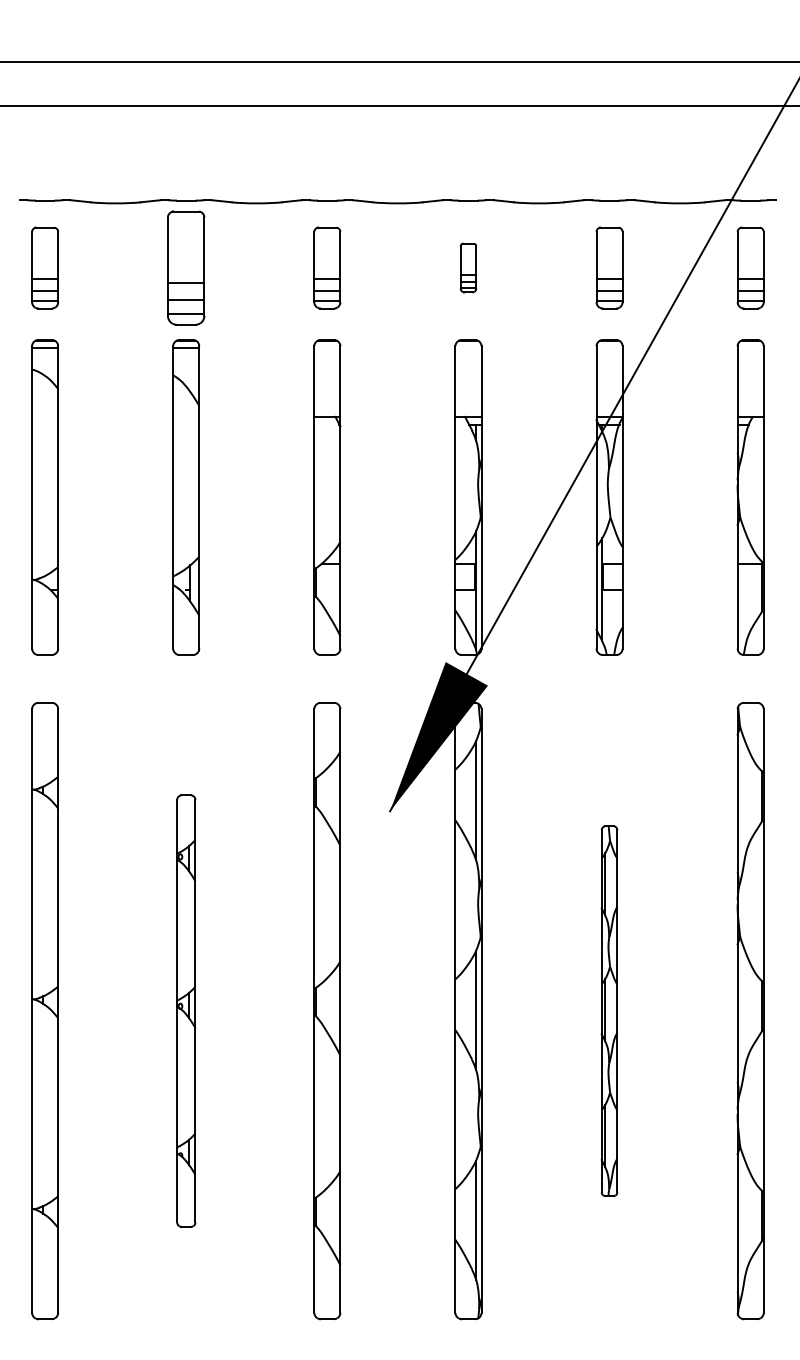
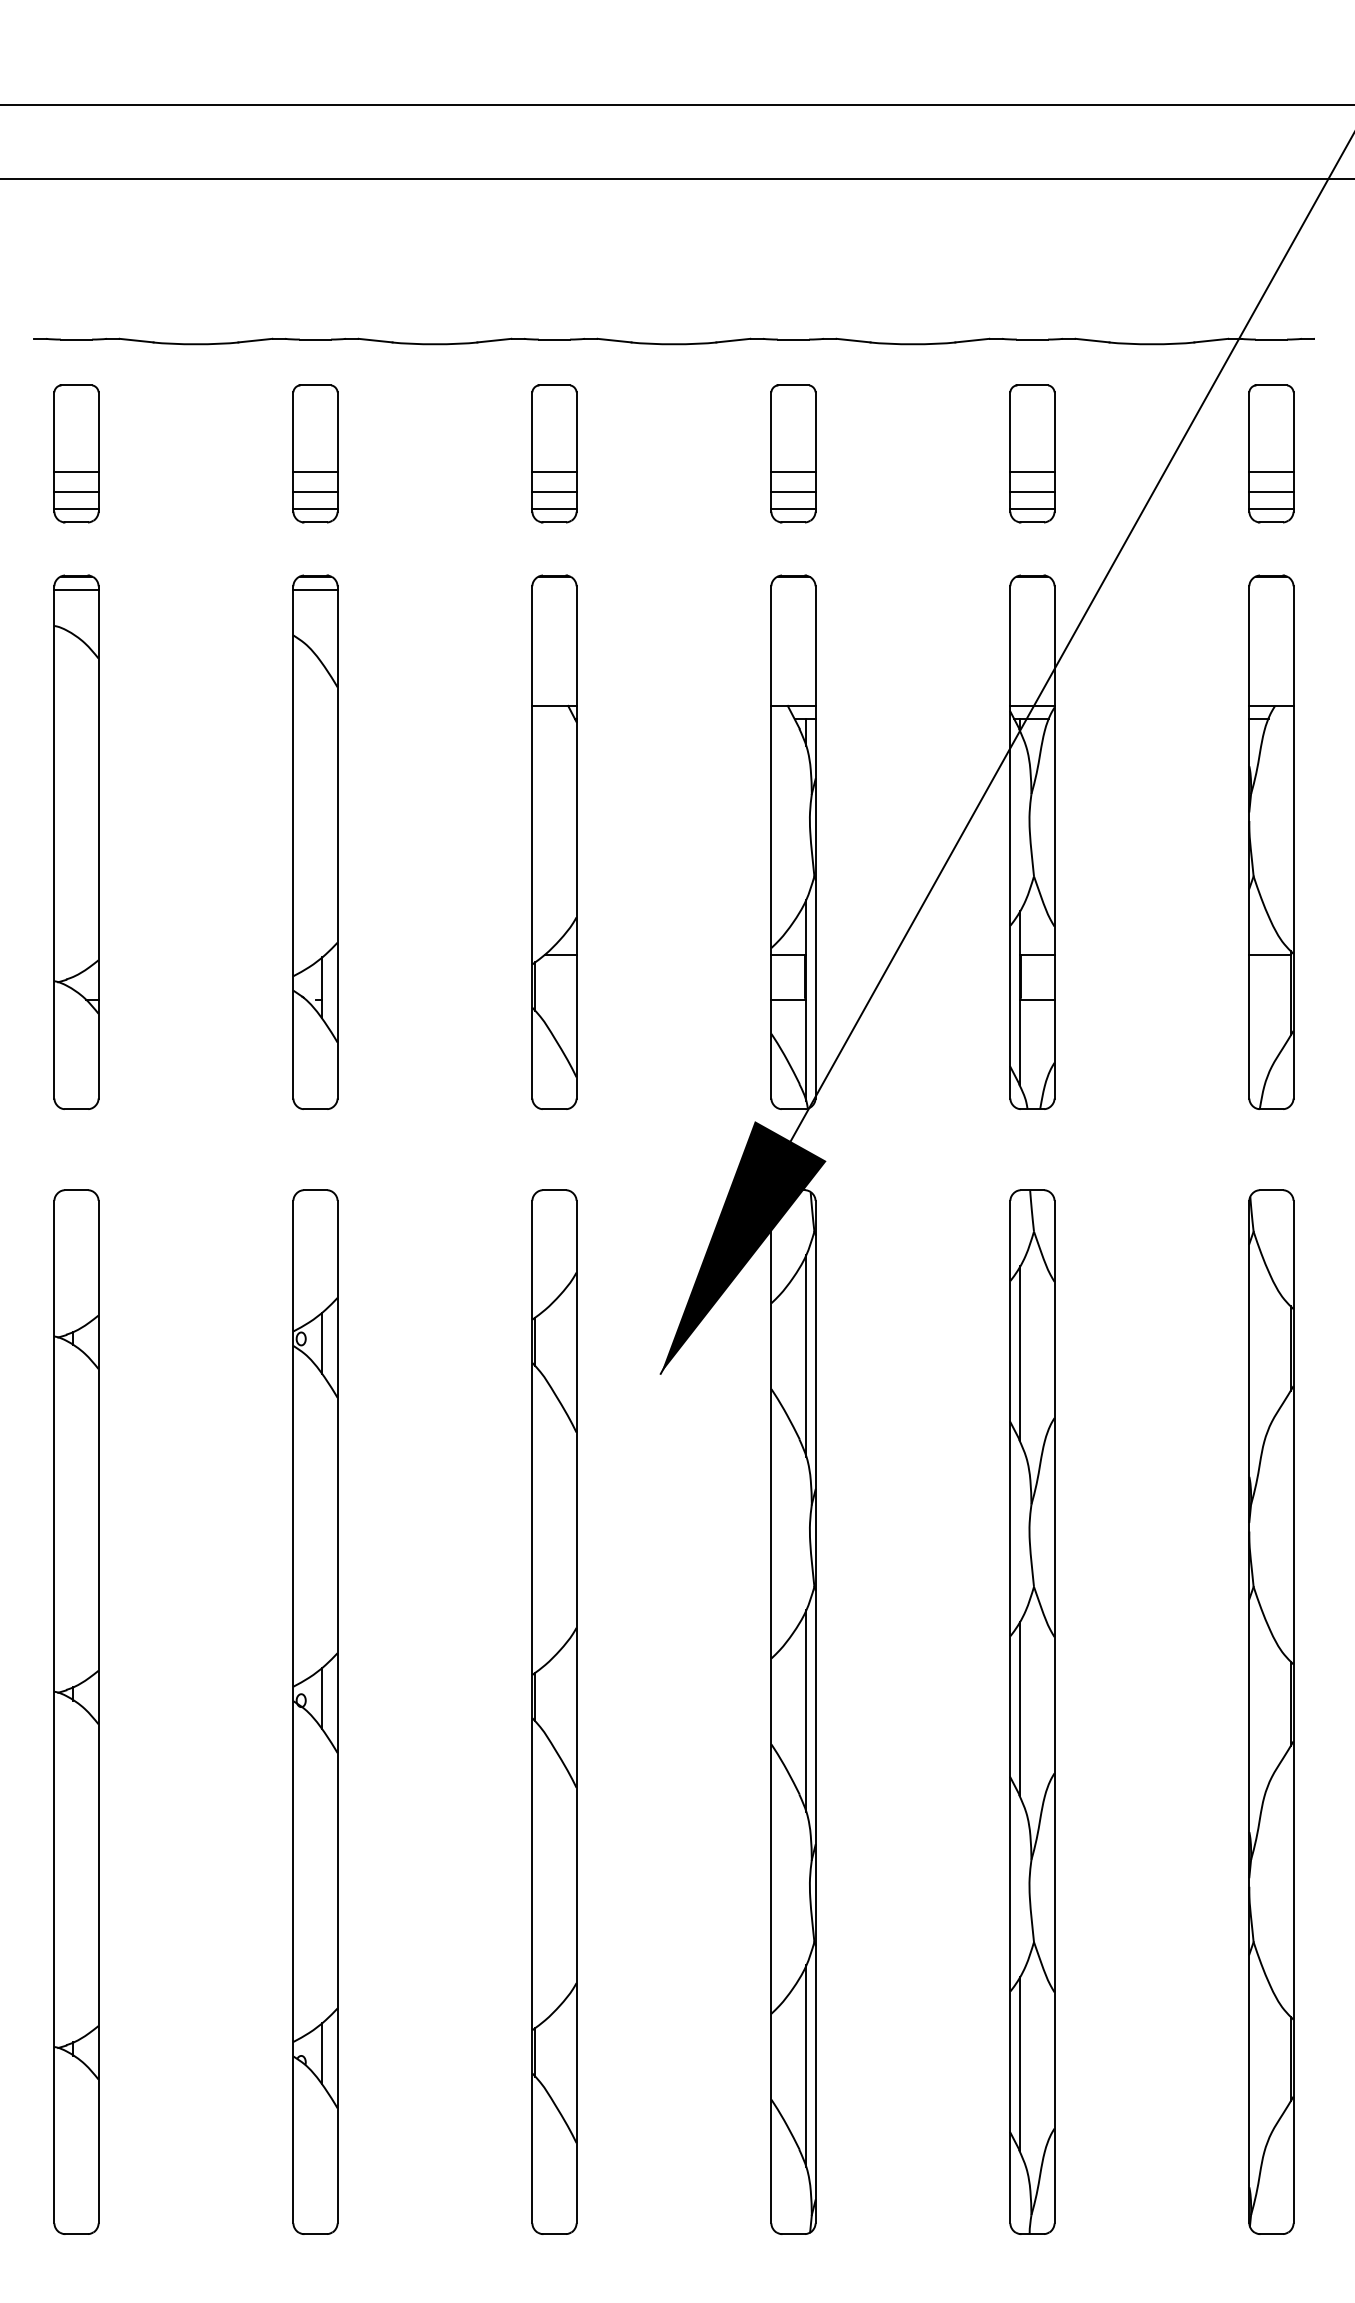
part: (186, 267) -> (315, 452), size x0.71
part: (468, 267) -> (793, 452), size x1.67
part: (186, 1011) -> (315, 1712), size x1.43
part: (609, 1011) -> (1032, 1712), size x1.67

